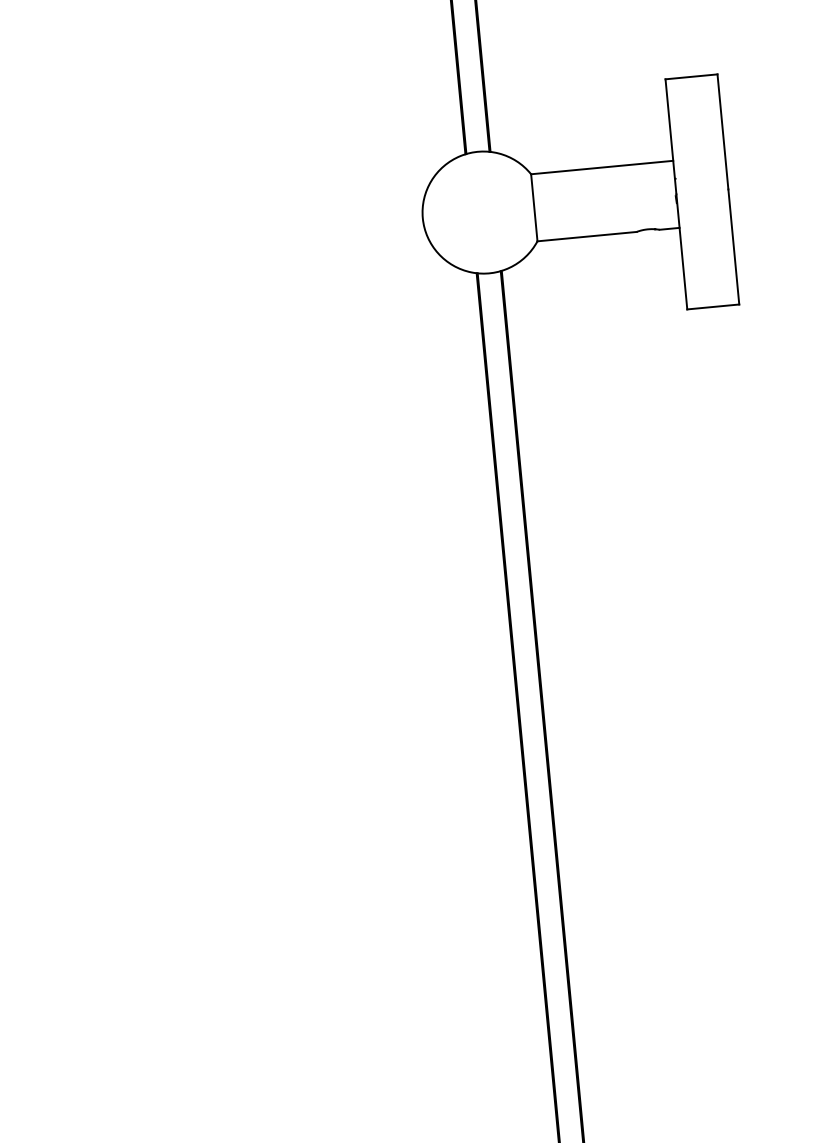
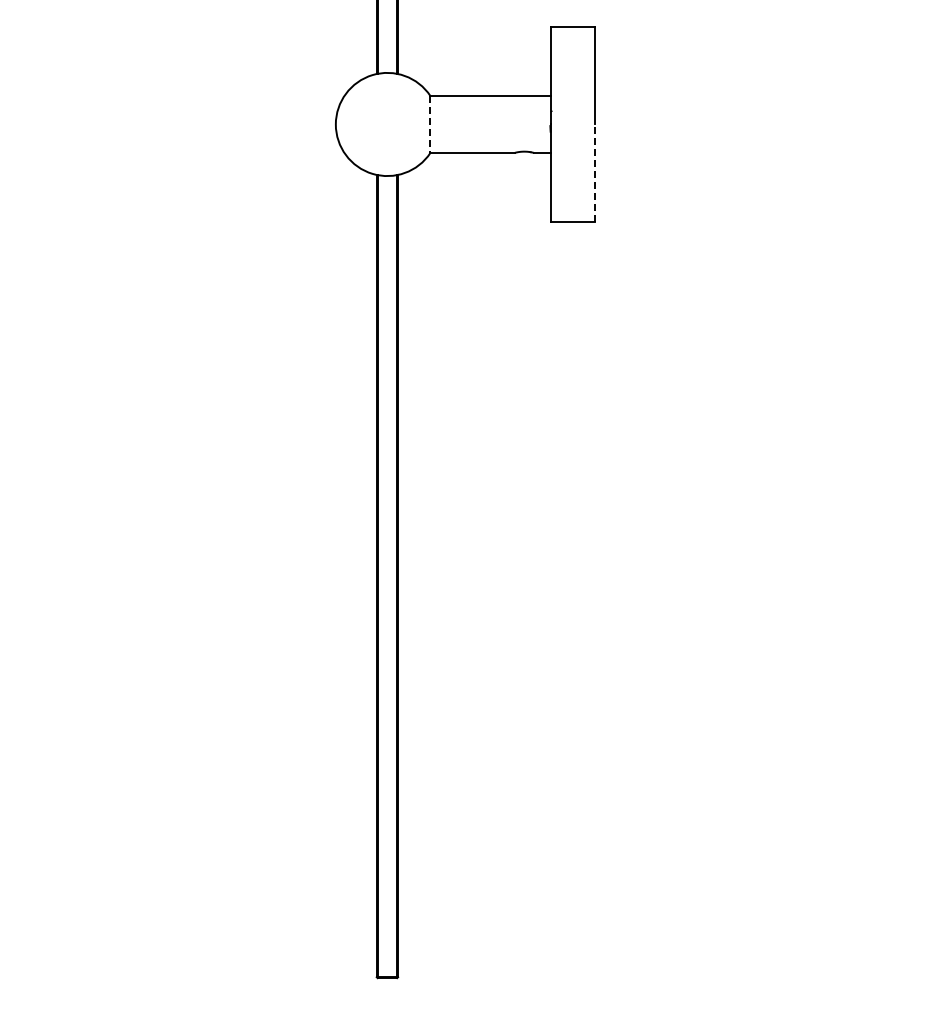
line: (534, 207) -> (430, 124), solid -> dashed
line: (734, 247) -> (595, 173), solid -> dashed

